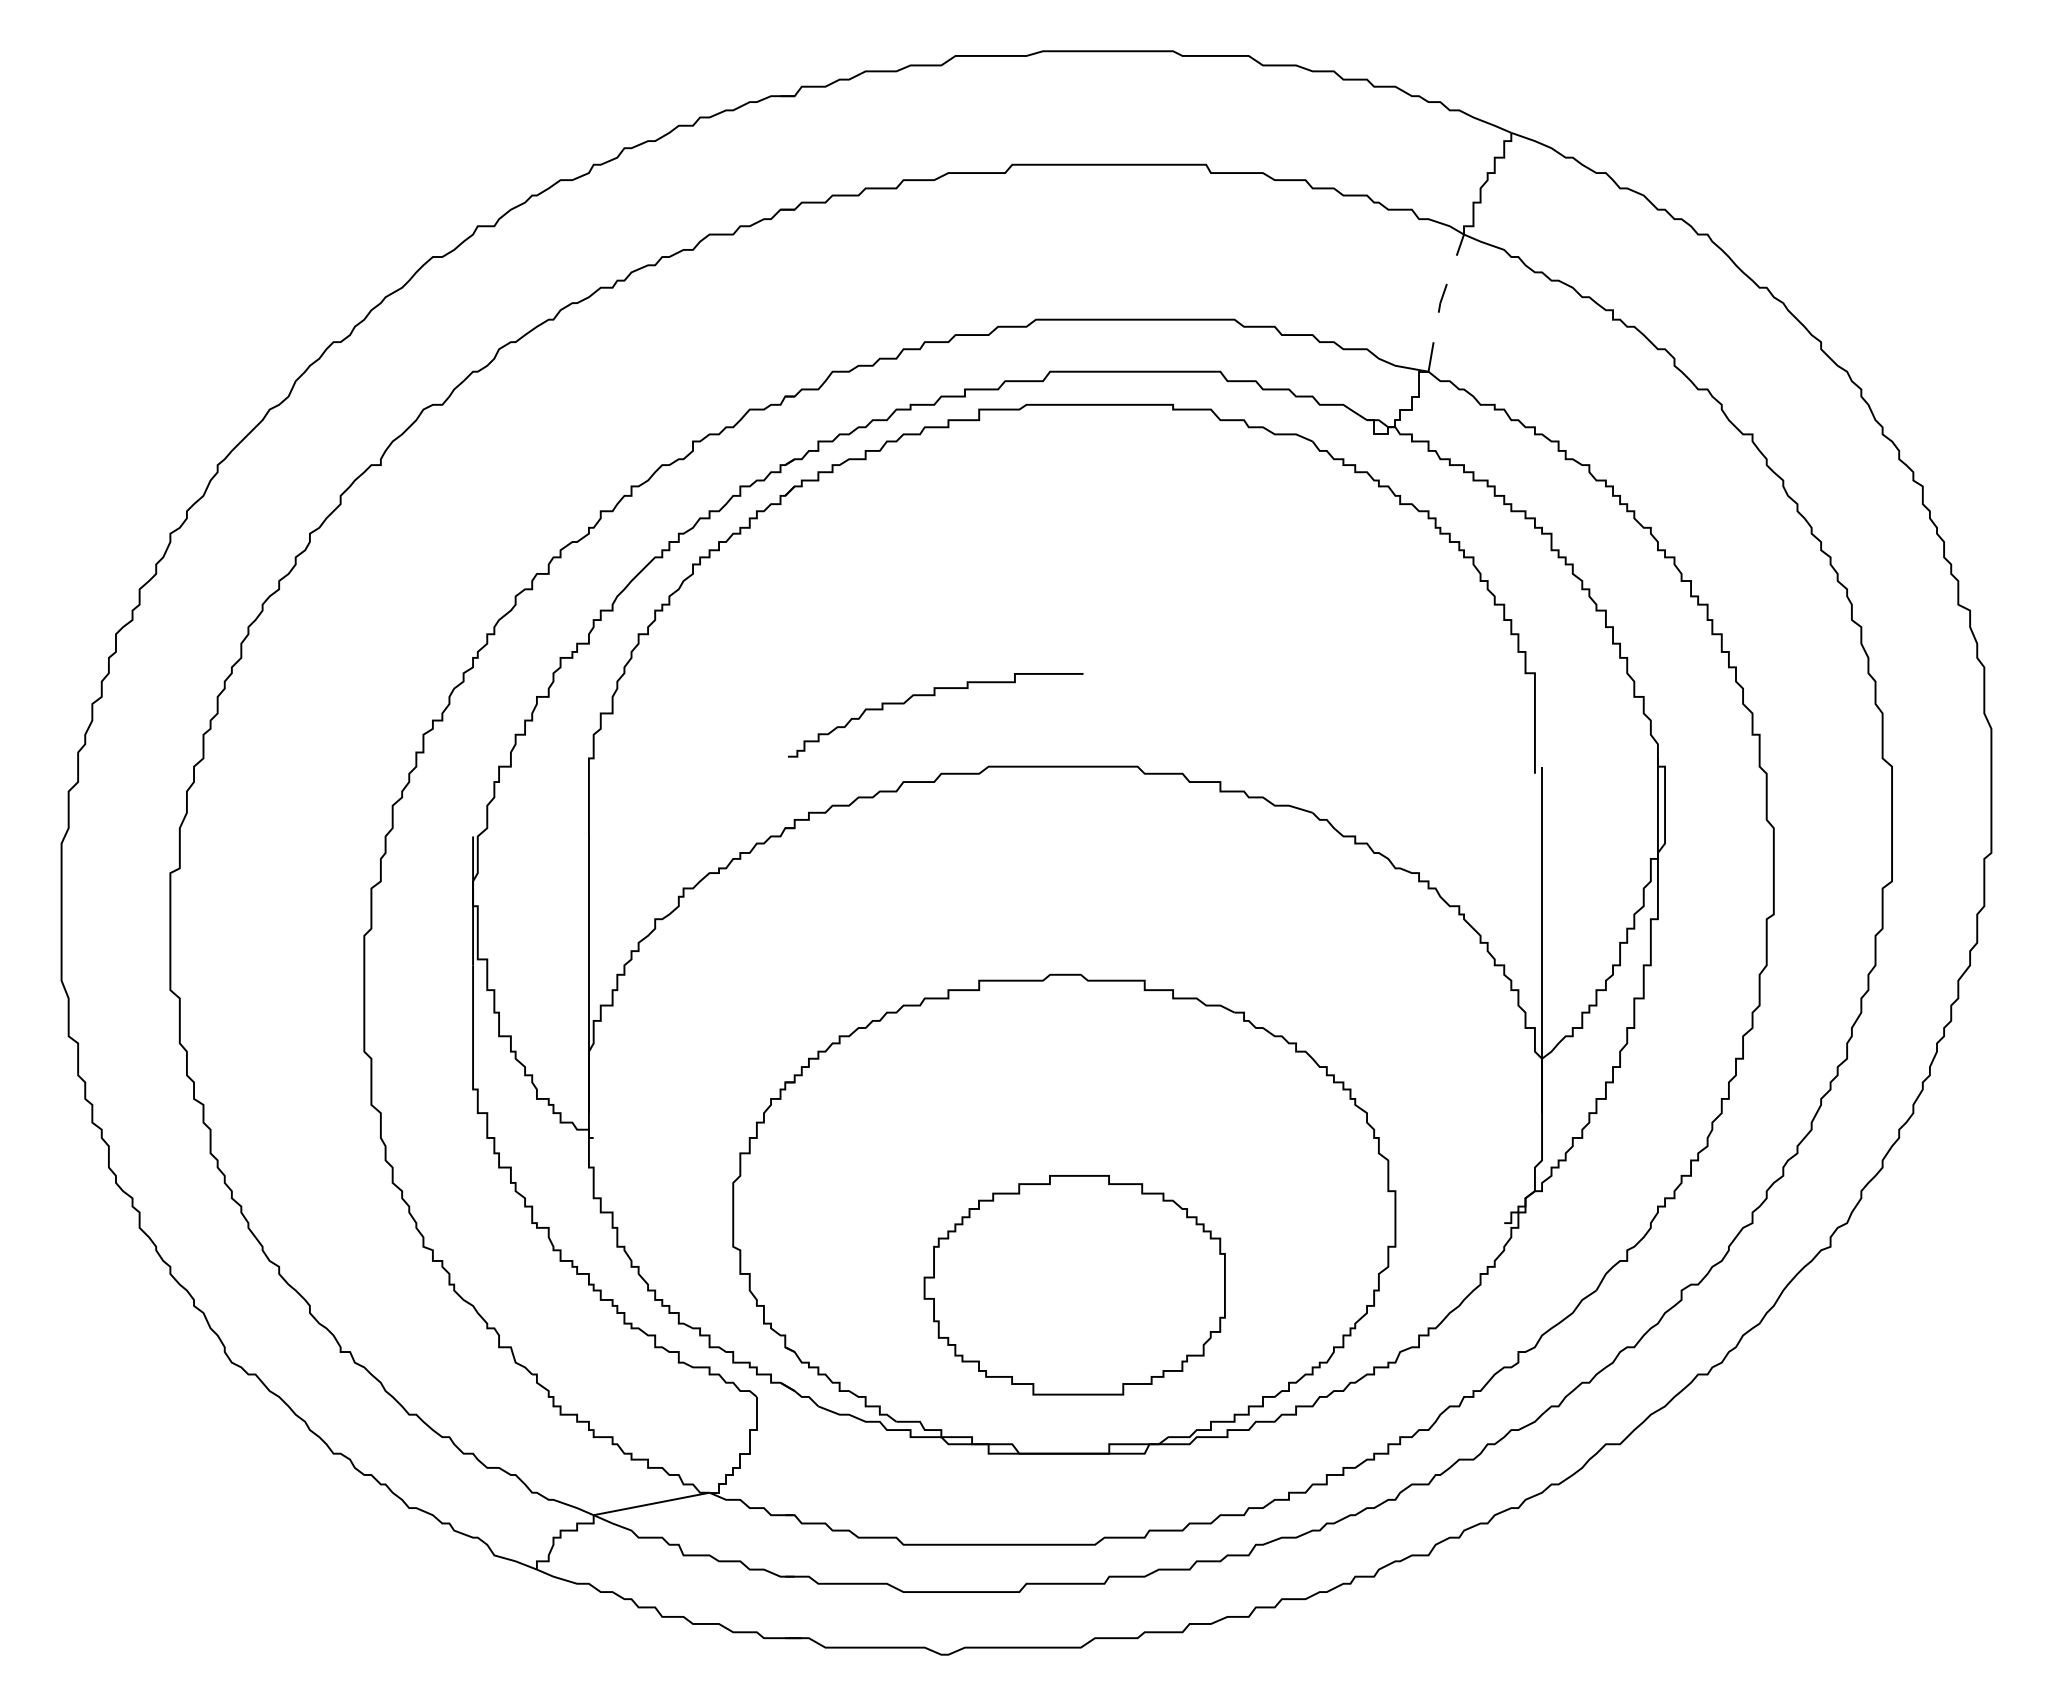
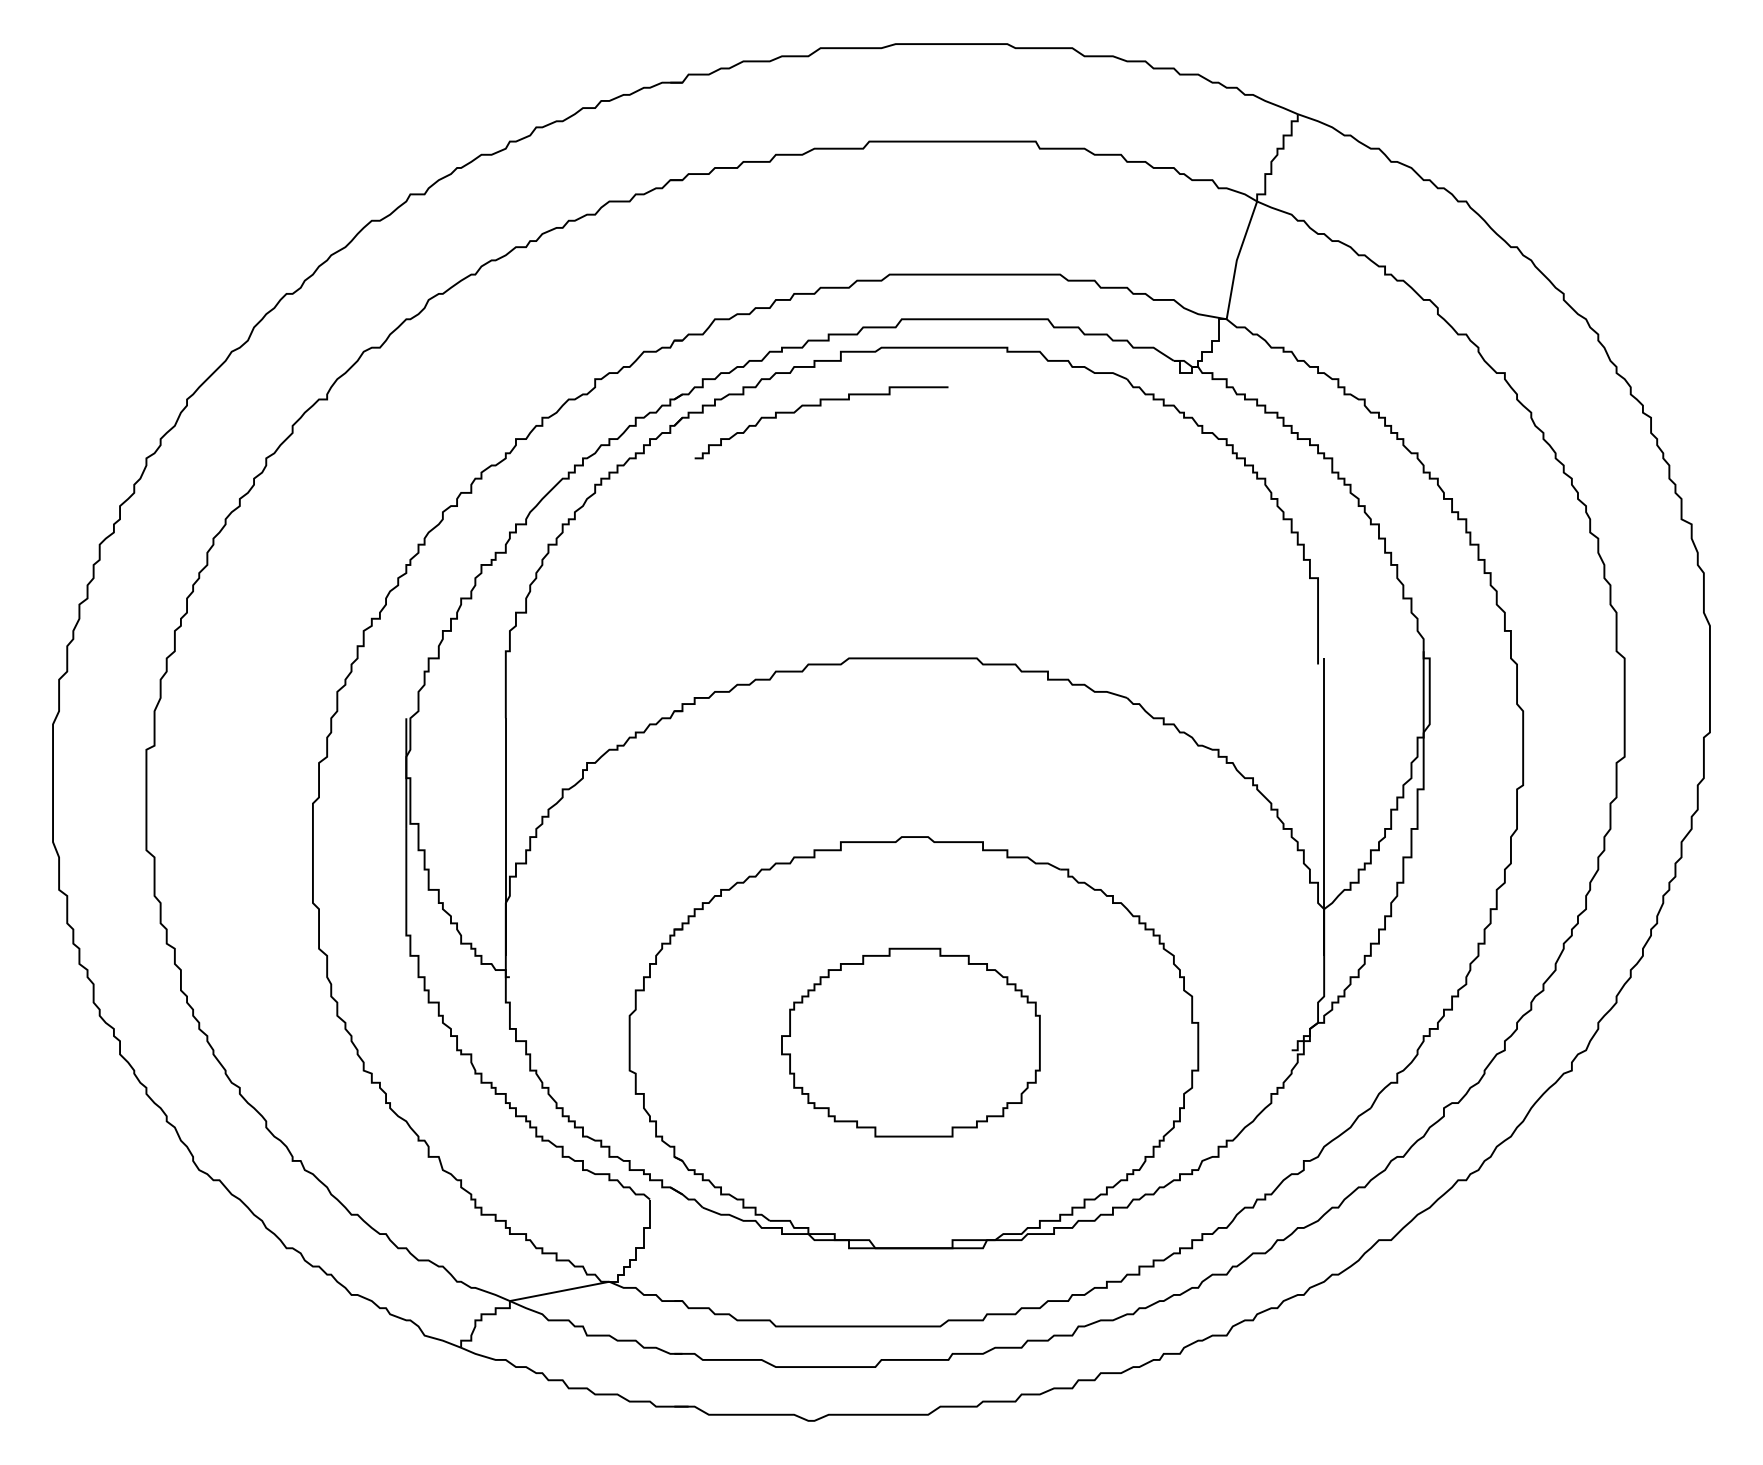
line: (1440, 302) -> (1236, 259), dashed -> solid
curve: (934, 696) -> (820, 406), moved
part: (1074, 1285) -> (910, 1042), moved

